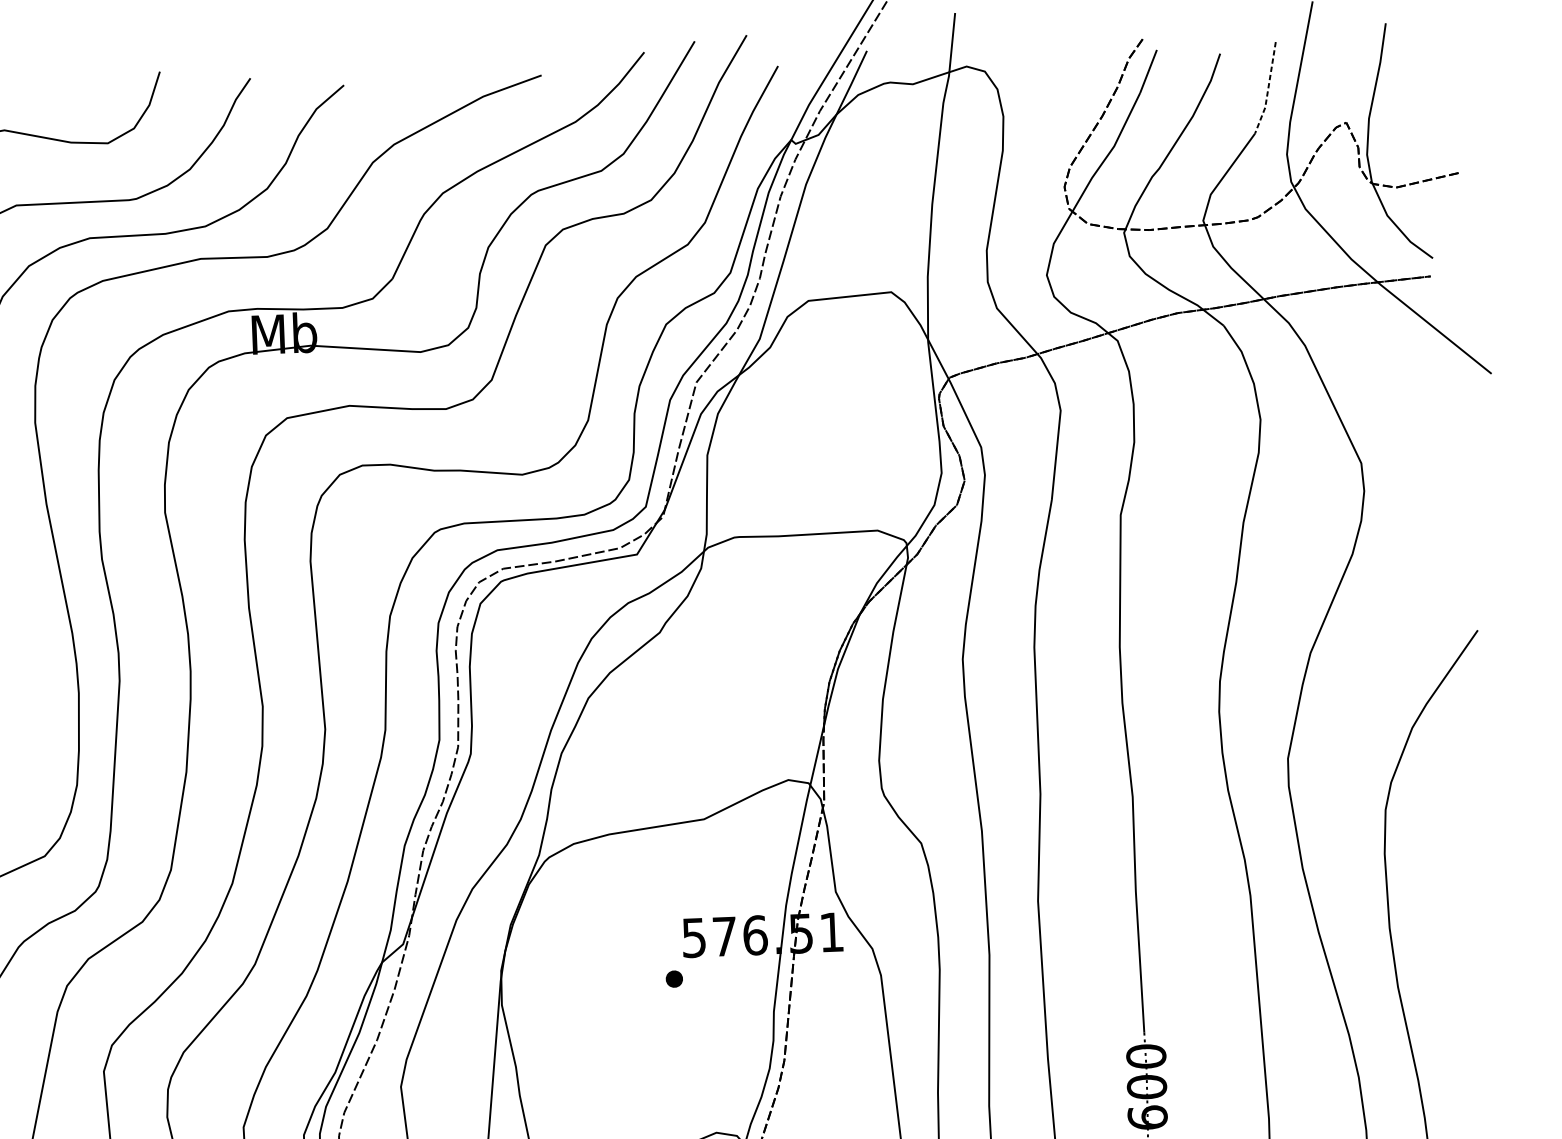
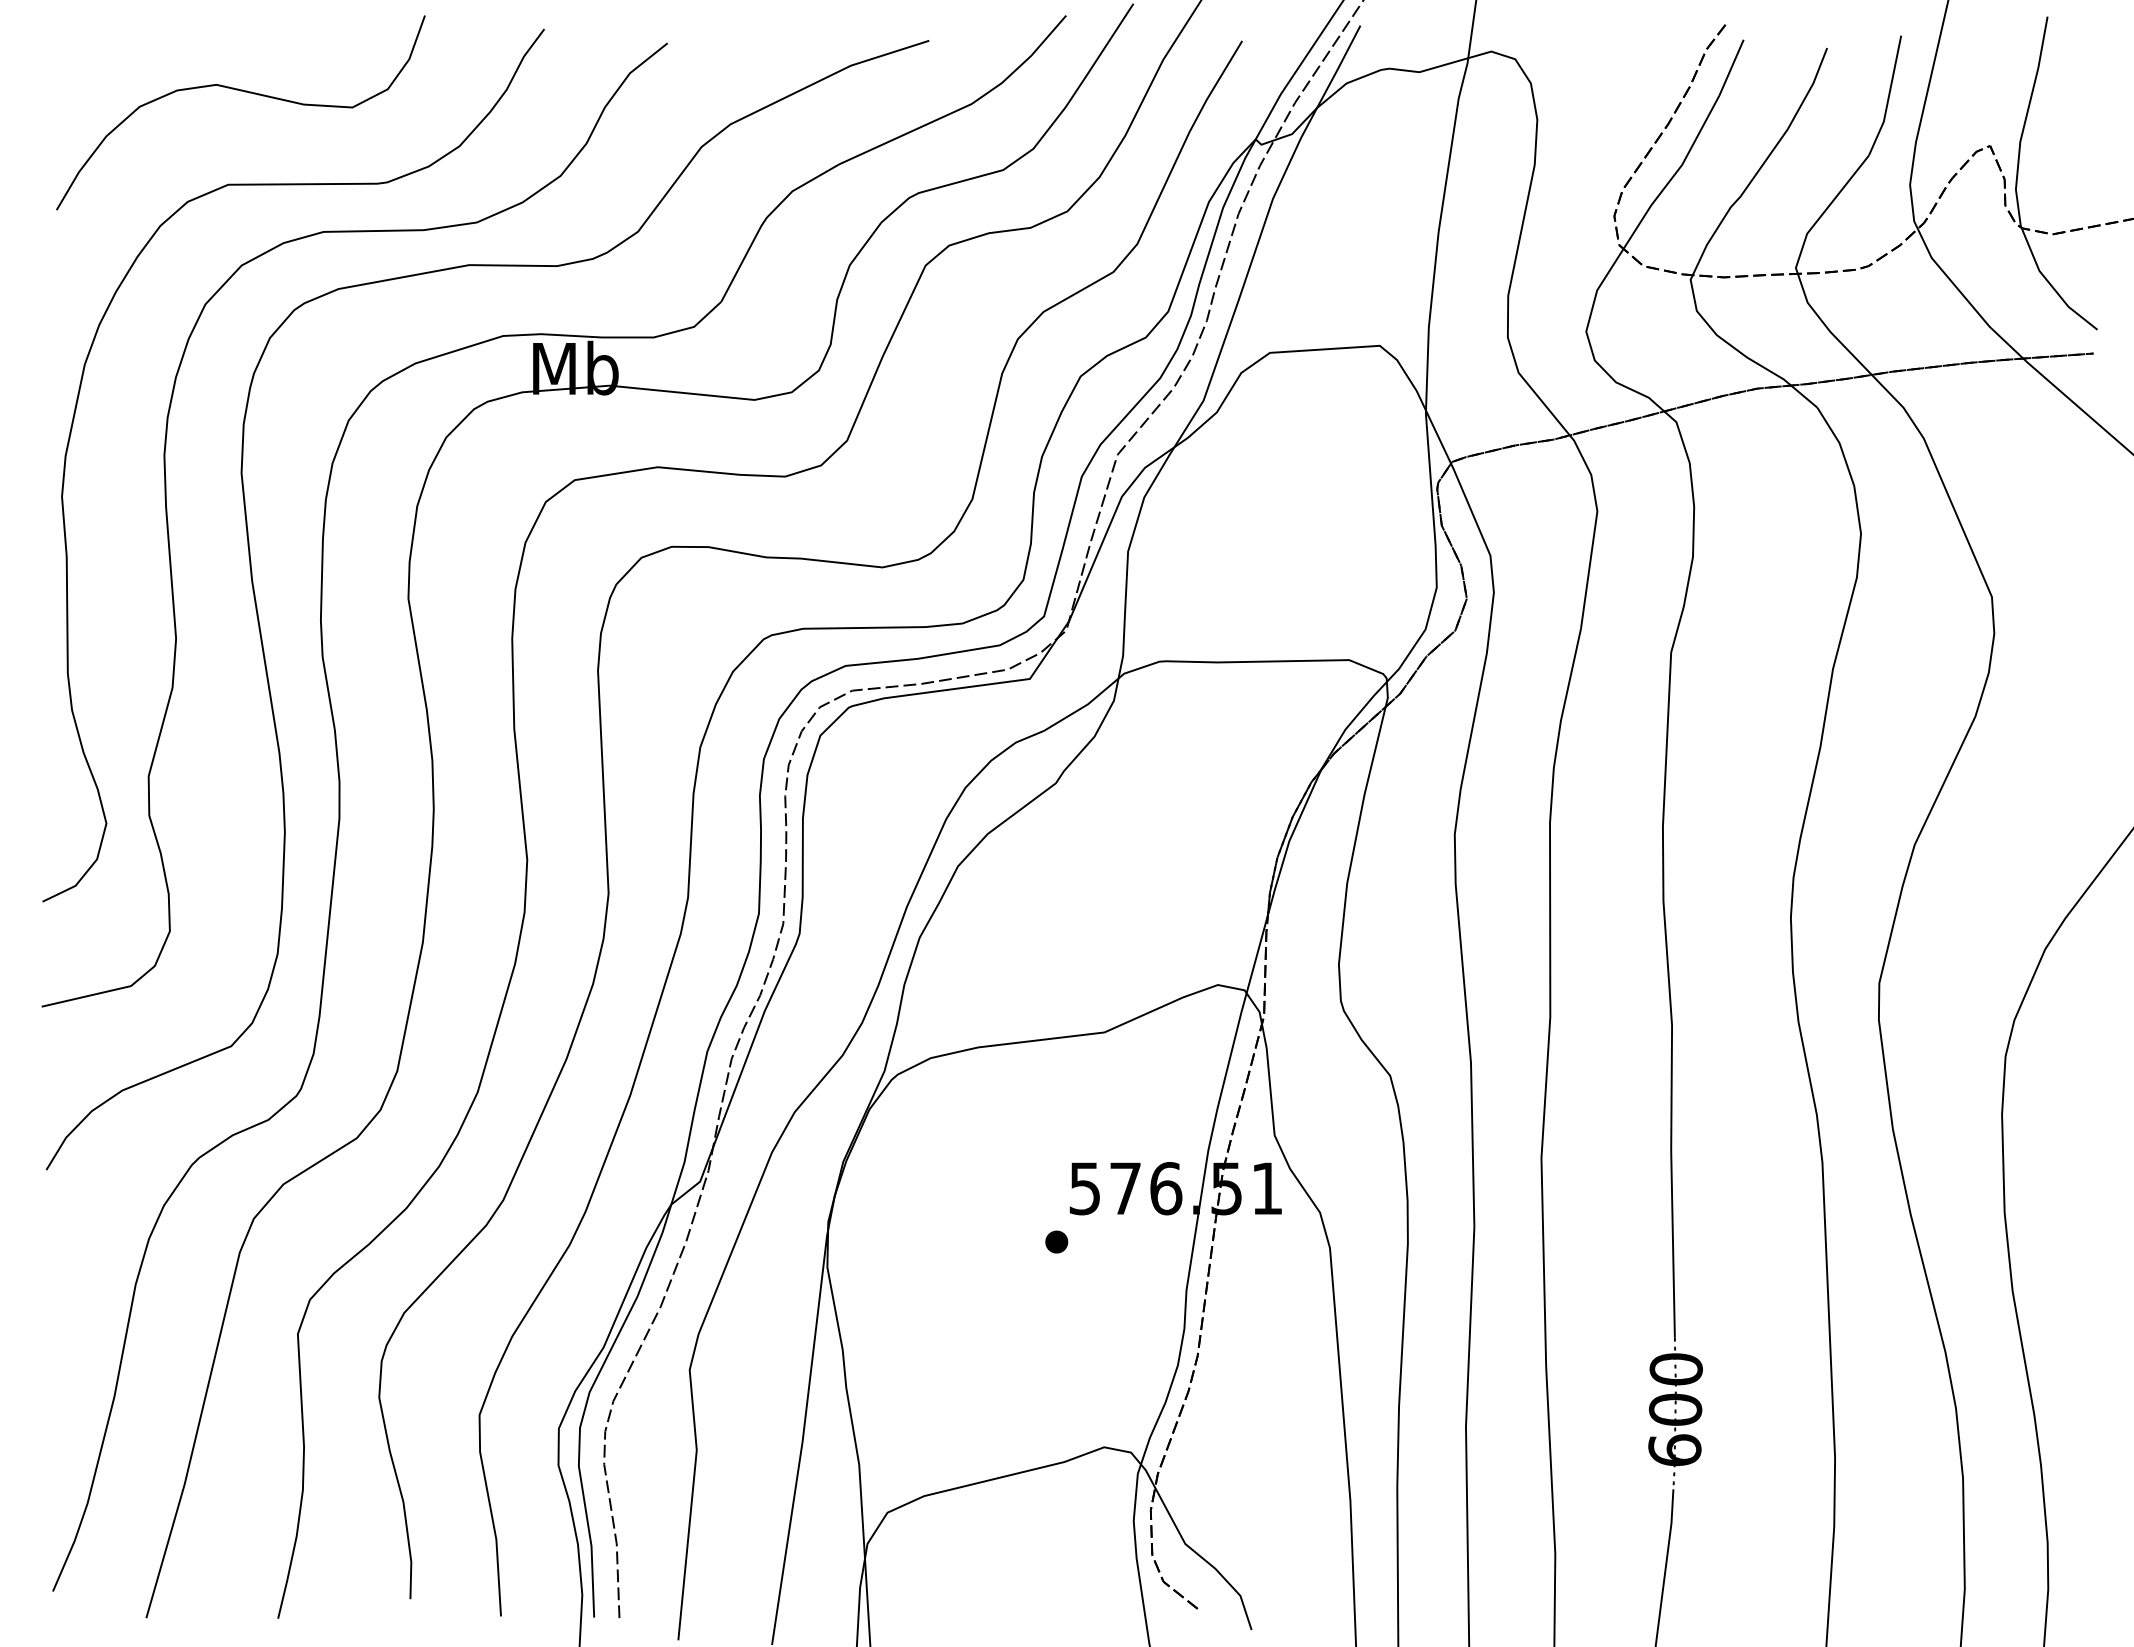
line: (1268, 89) -> (1888, 97), dashed -> solid

